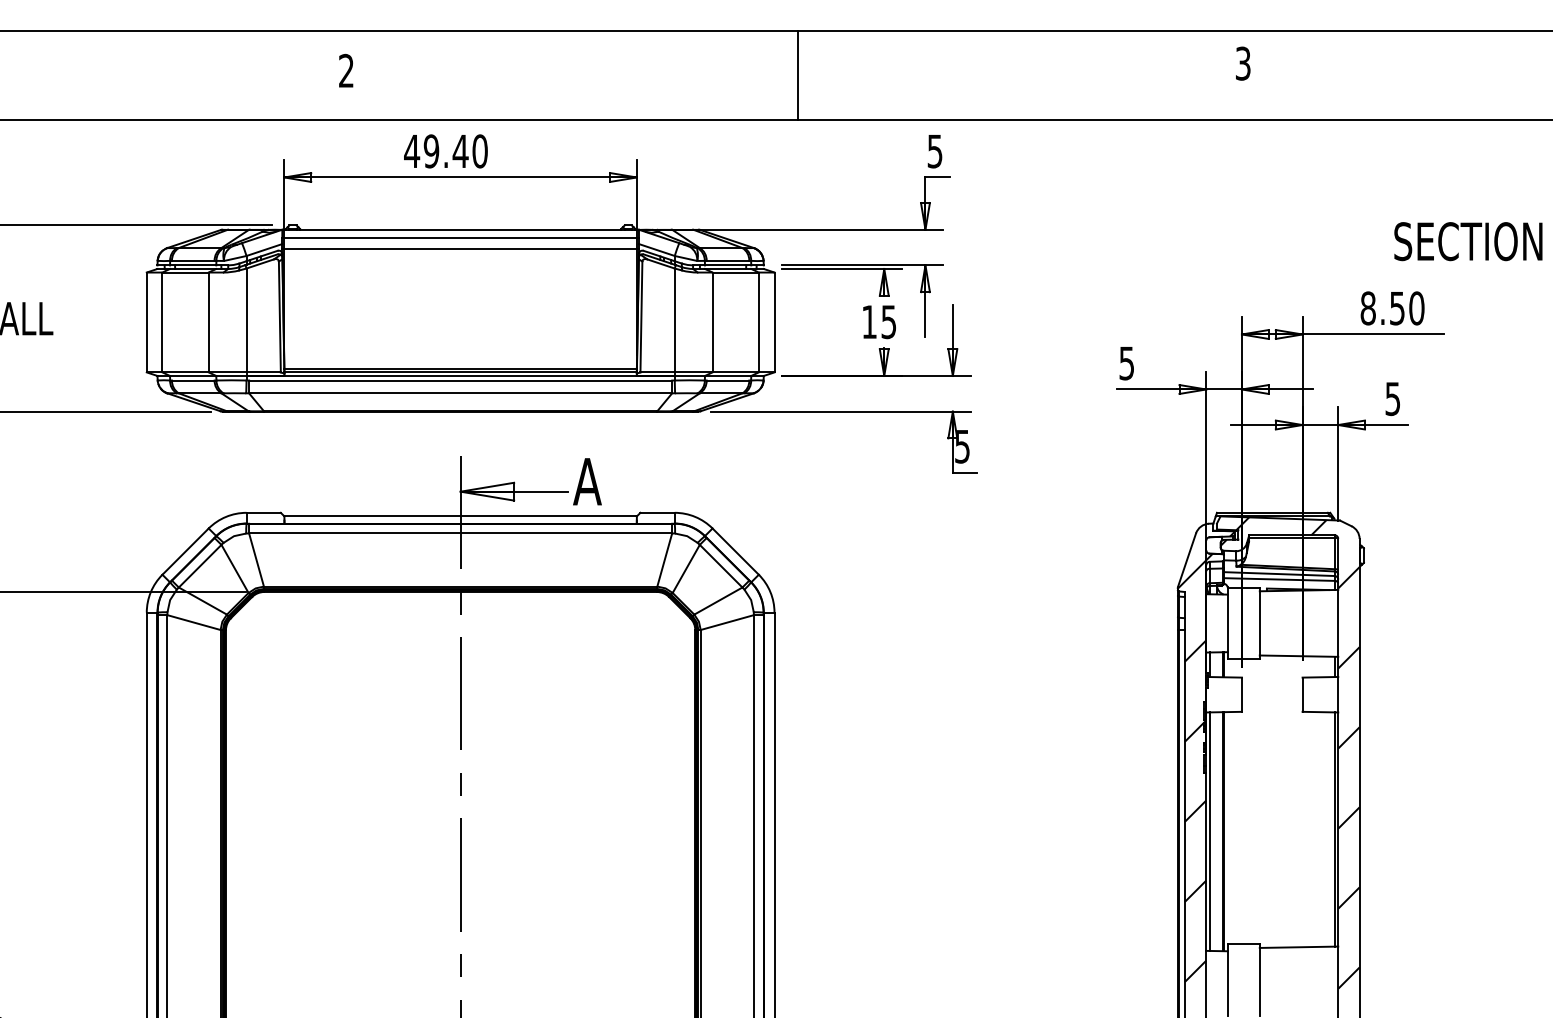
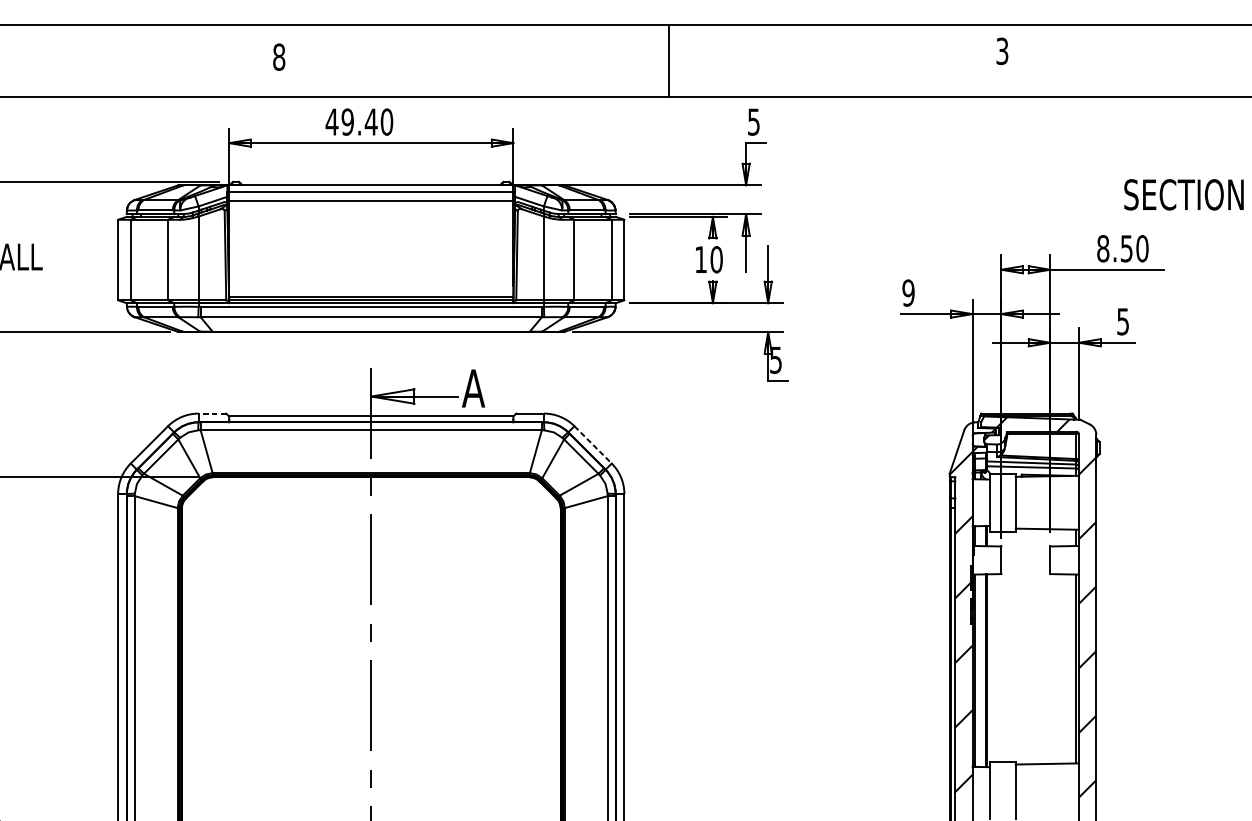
text: (346, 70) -> (279, 56), 2 -> 8
line: (797, 74) -> (668, 60), moved
text: (888, 322) -> (716, 260), 15 -> 10
text: (1126, 363) -> (908, 293), 5 -> 9
line: (263, 512) -> (212, 413), solid -> dashed
line: (735, 551) -> (592, 444), solid -> dashed

